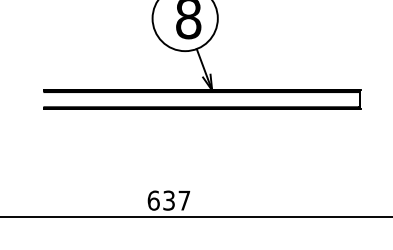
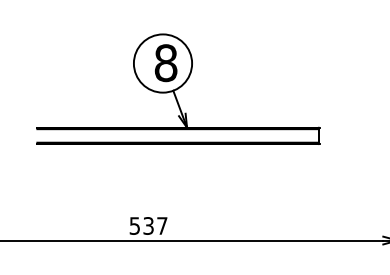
text: (153, 200) -> (134, 225), 637 -> 537

